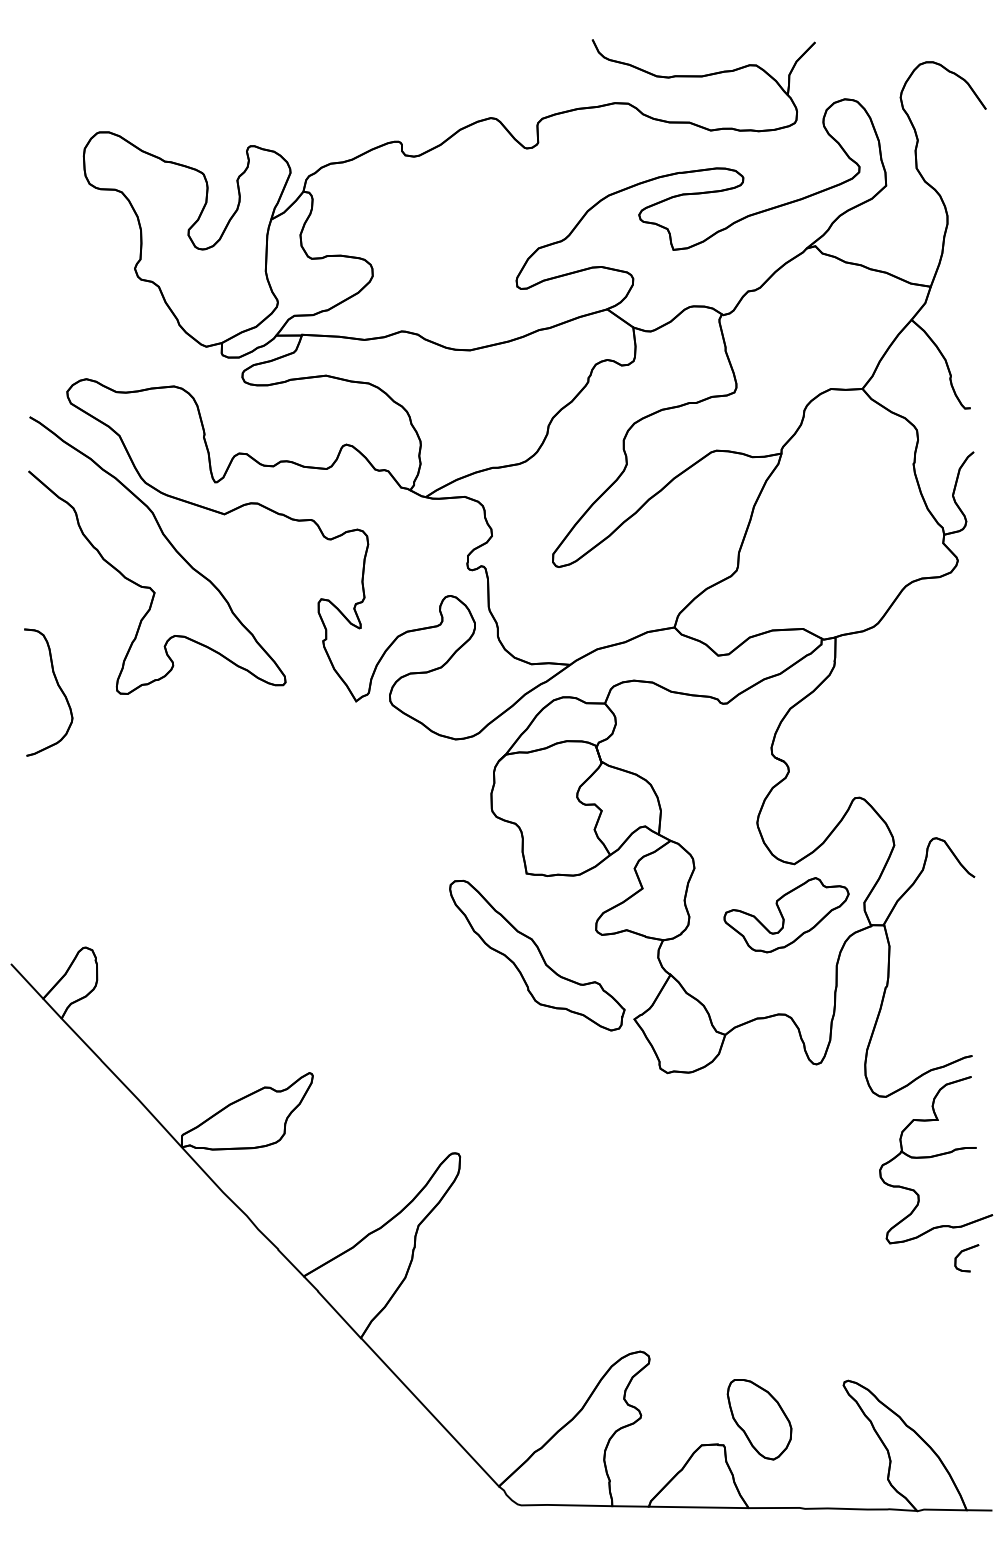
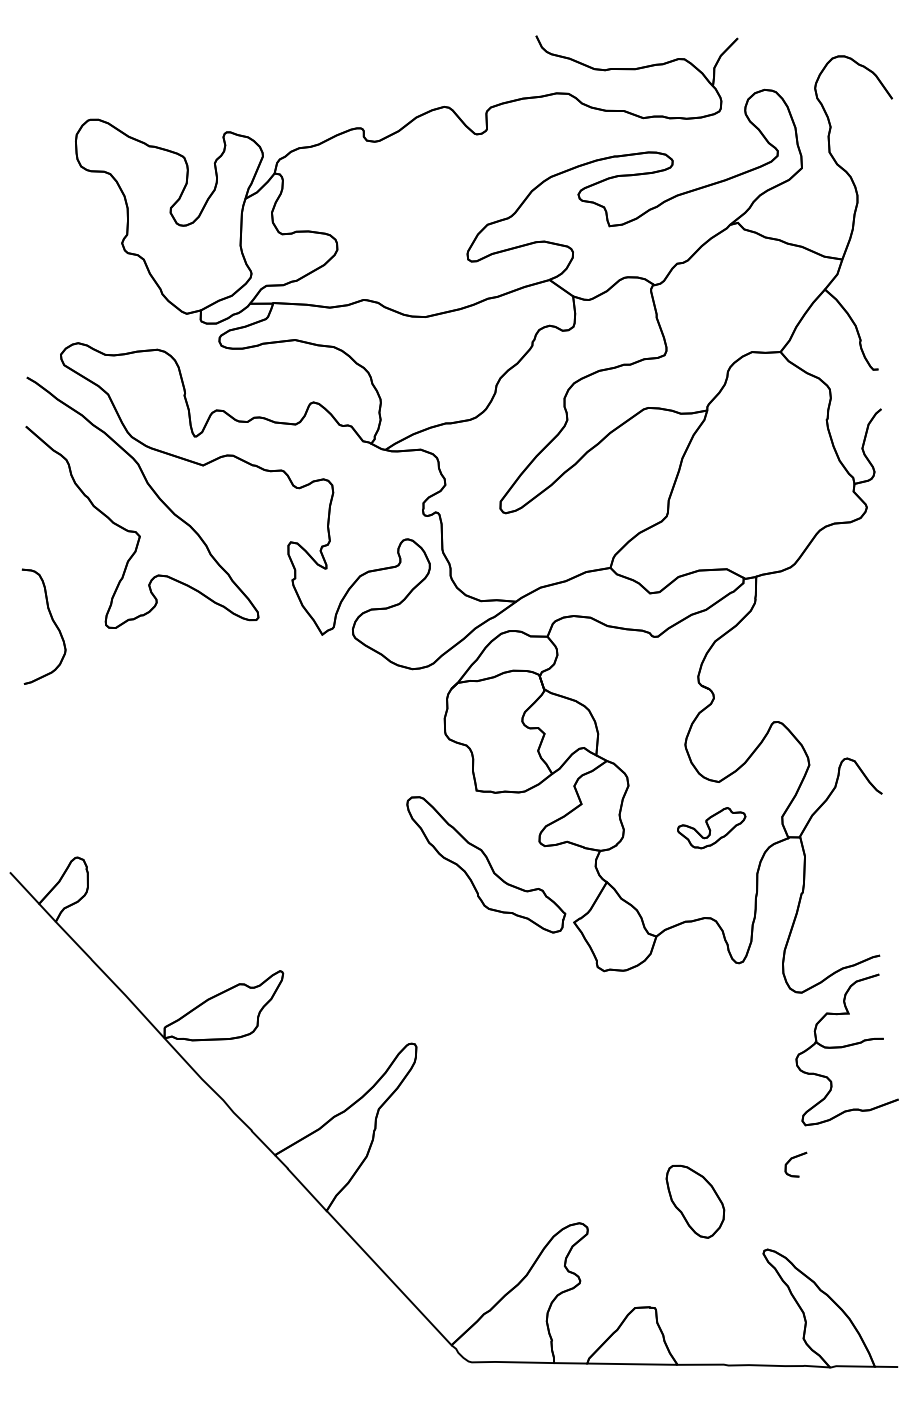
part: (786, 914) -> (711, 827), size x0.6
part: (966, 1258) -> (795, 1164), moved
part: (759, 1419) -> (695, 1201), moved

